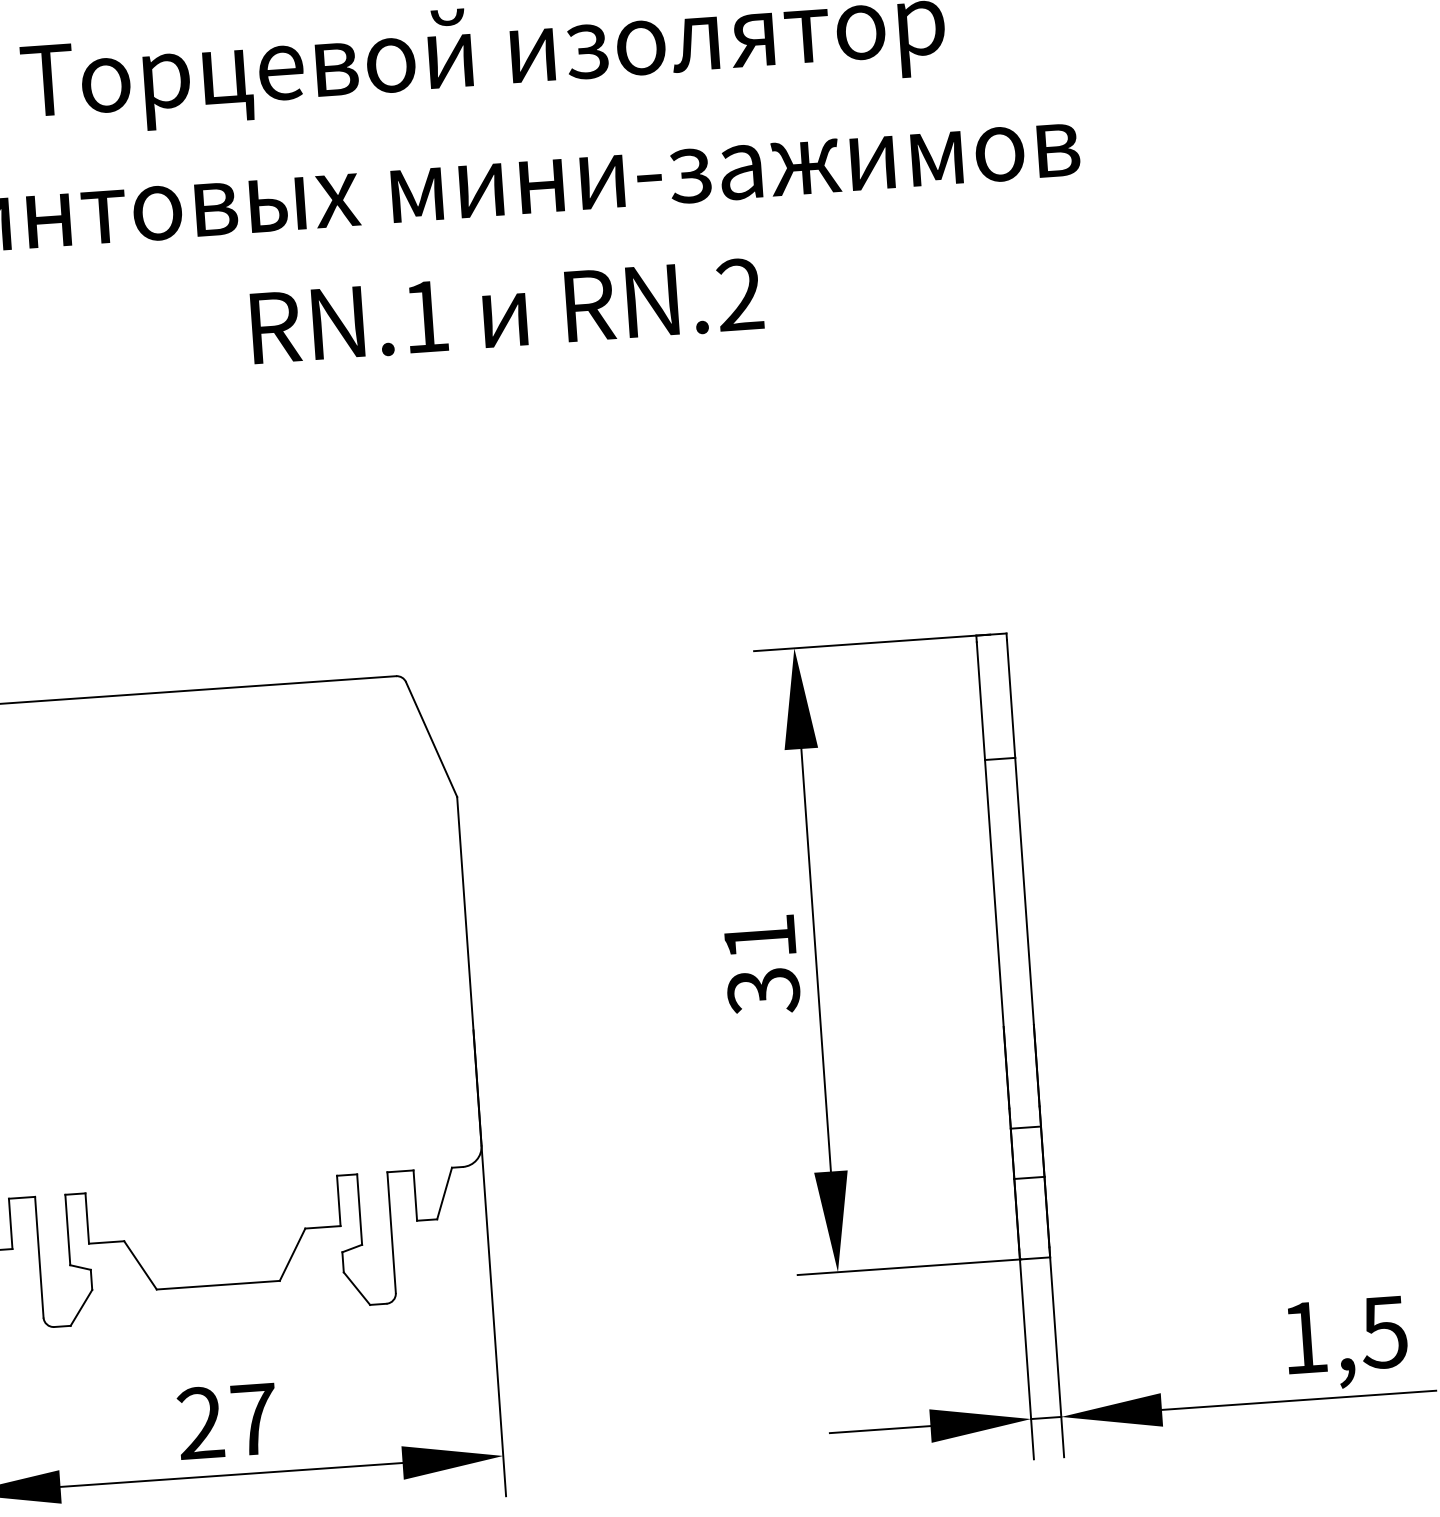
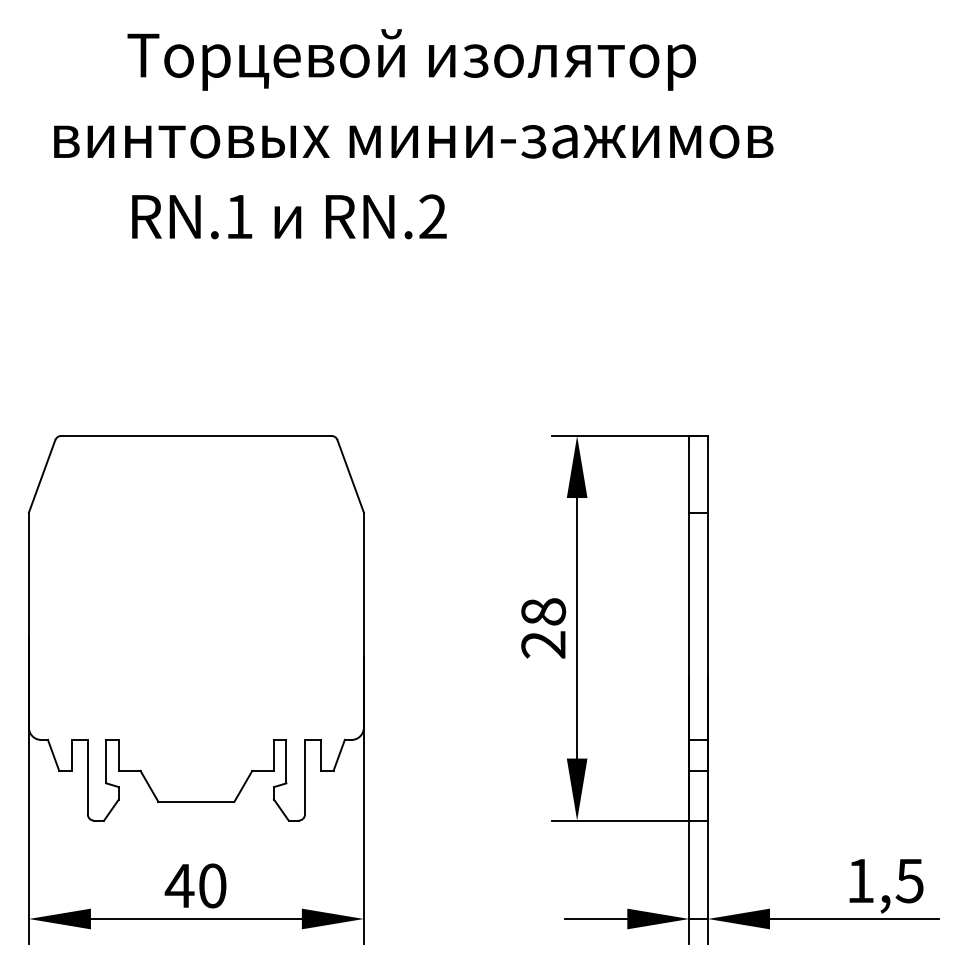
text: (507, 310) -> (289, 216), moved
text: (761, 964) -> (543, 628), 31 -> 28
text: (226, 1420) -> (195, 885), 27 -> 40

